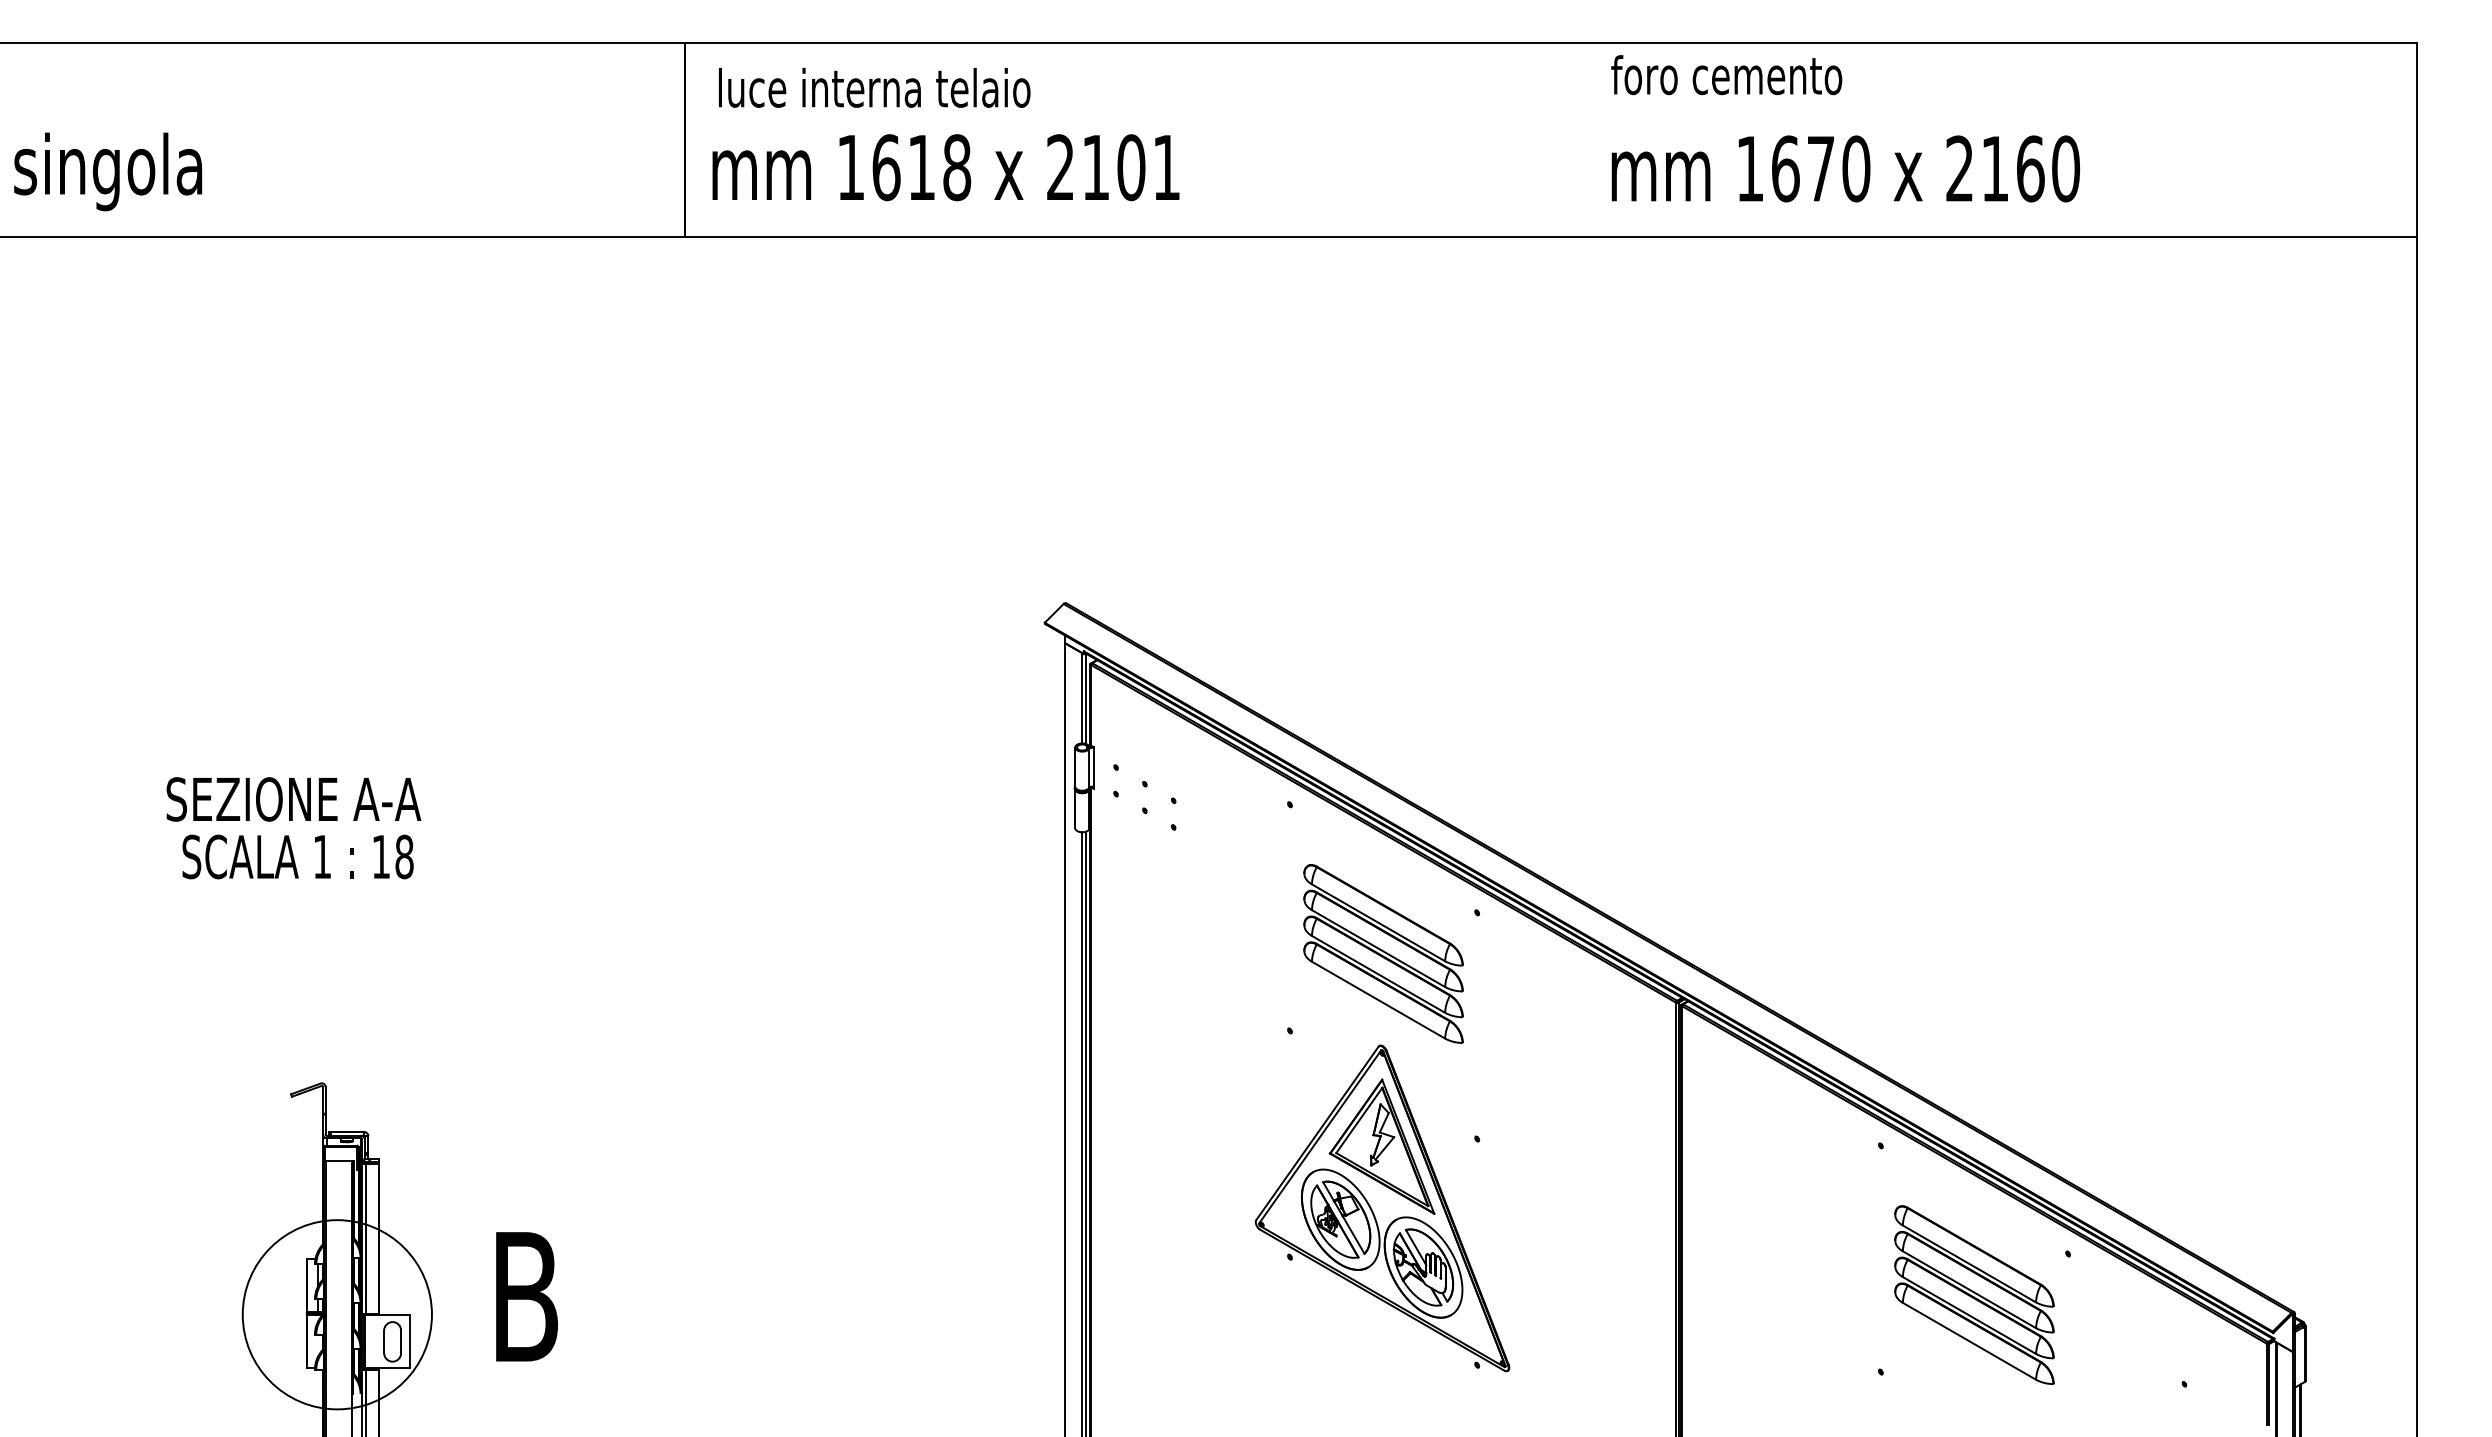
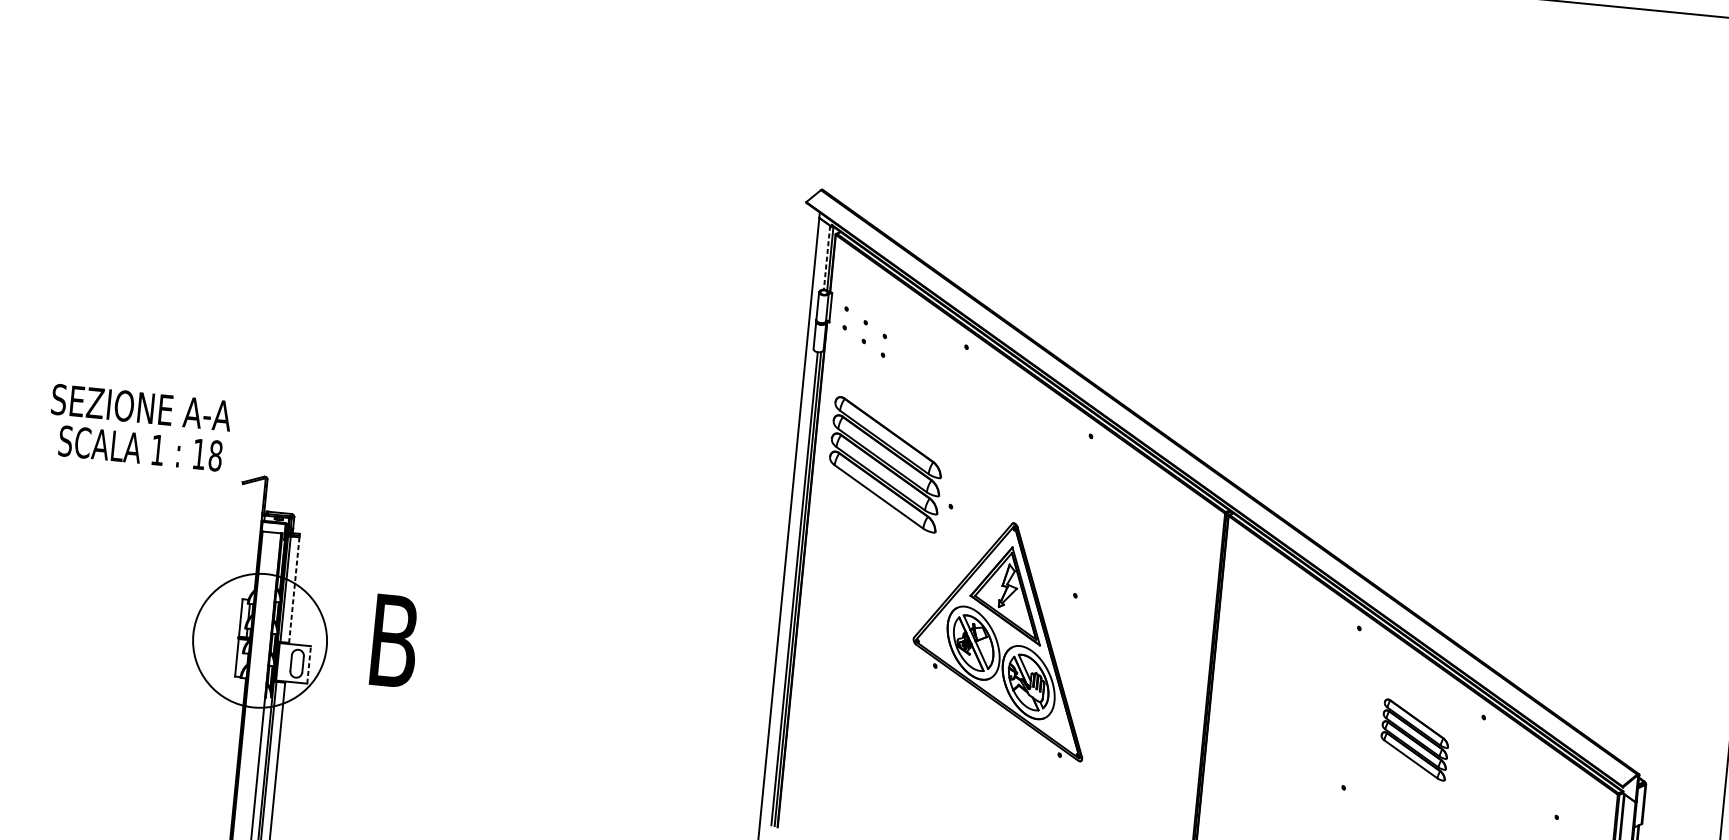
line: (1081, 698) -> (826, 258), solid -> dashed
text: (293, 828) -> (139, 428), moved
part: (1383, 953) -> (885, 464), moved
line: (378, 1238) -> (294, 589), solid -> dashed
part: (1974, 1294) -> (1415, 739), size x0.6
line: (409, 1341) -> (309, 664), solid -> dashed

